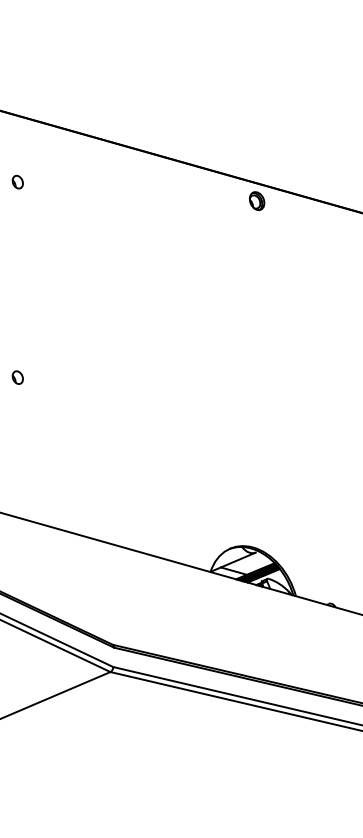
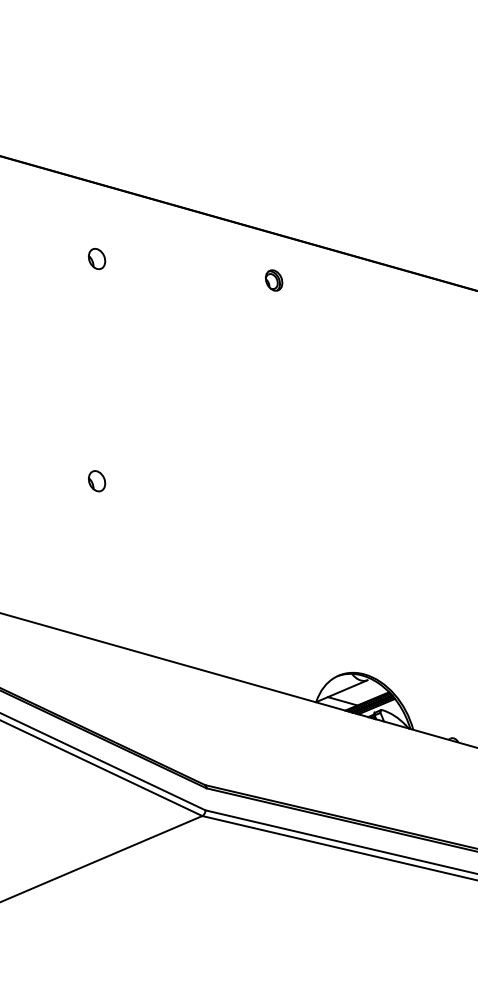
part: (17, 181) -> (96, 258), size x1.4
part: (256, 201) -> (273, 280), moved
part: (17, 377) -> (96, 481), size x1.4

